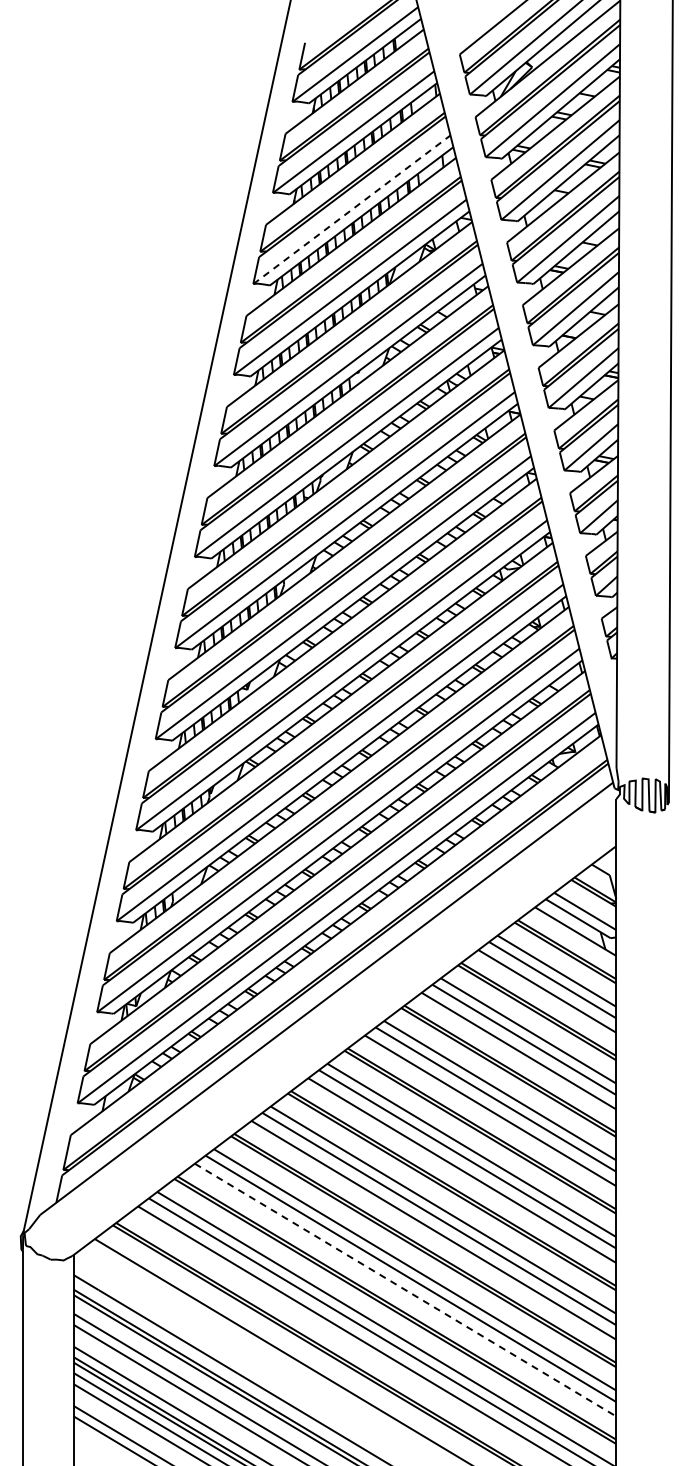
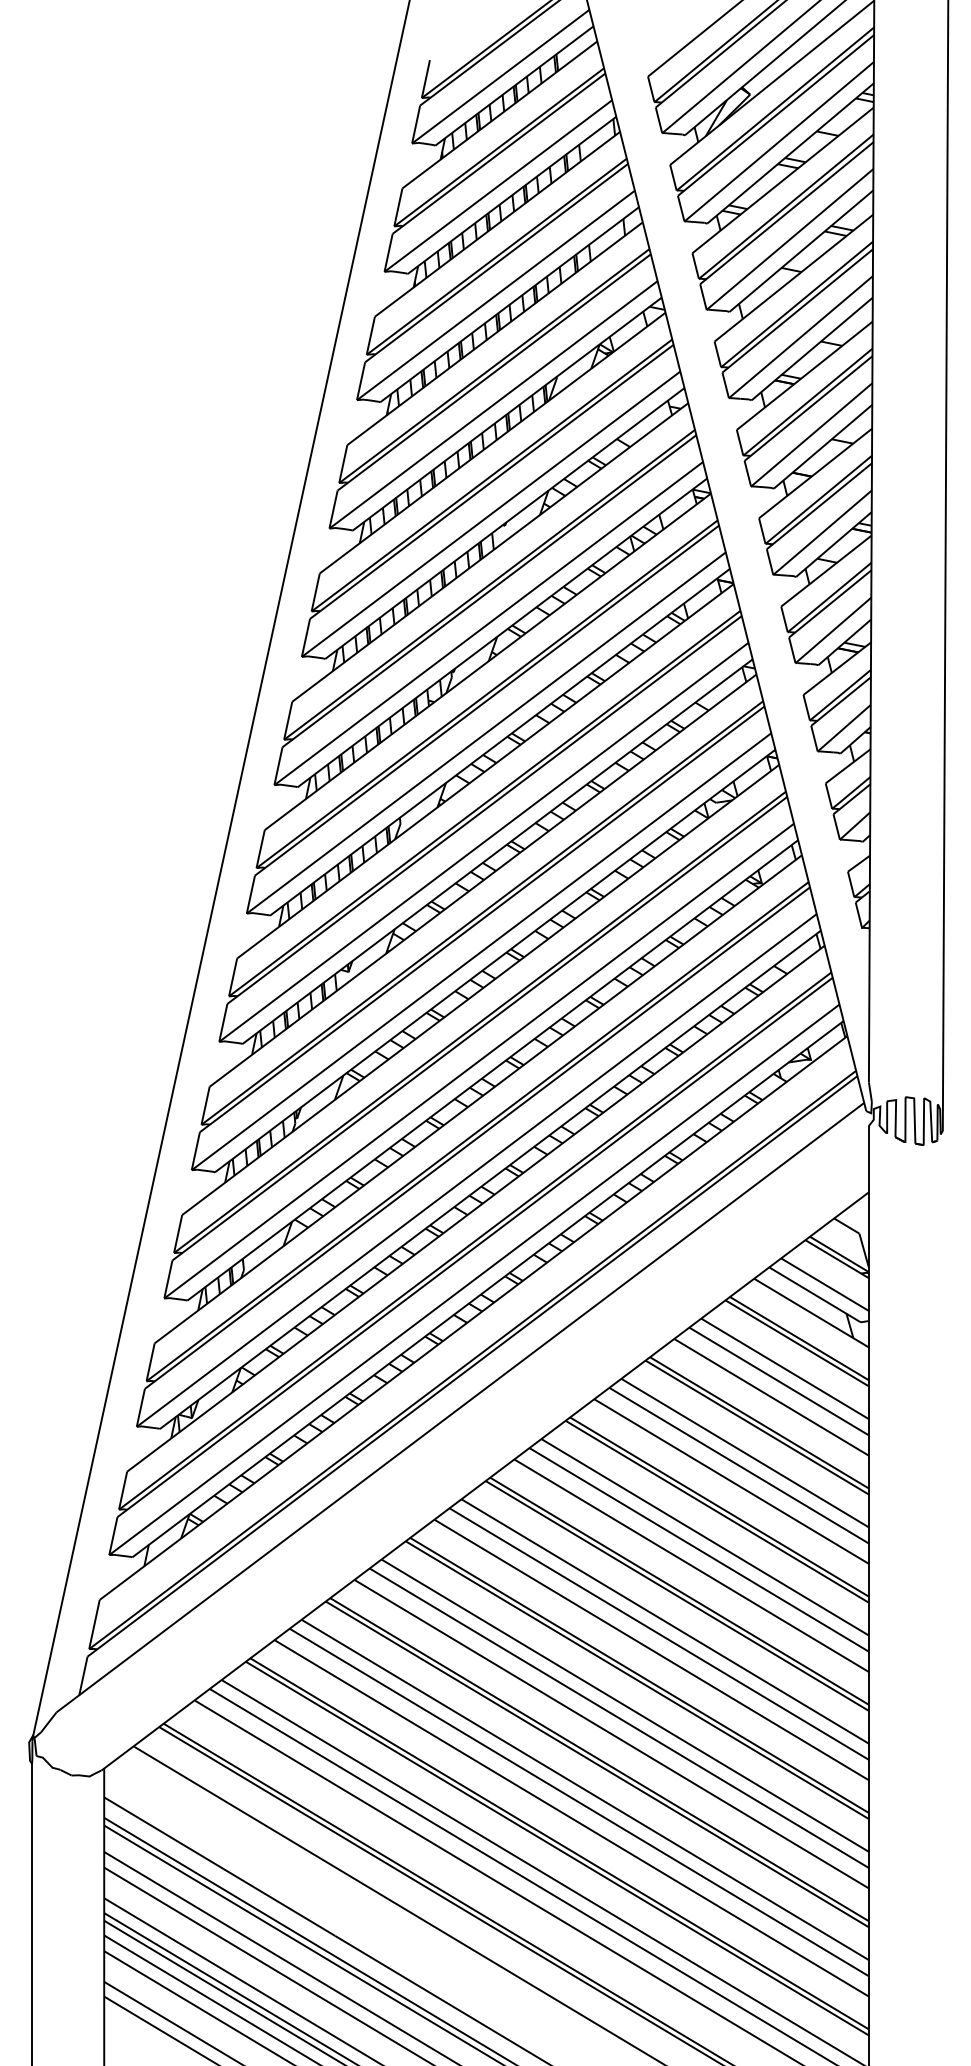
line: (352, 209) -> (496, 295), dashed -> solid
line: (405, 1290) -> (571, 1818), dashed -> solid

